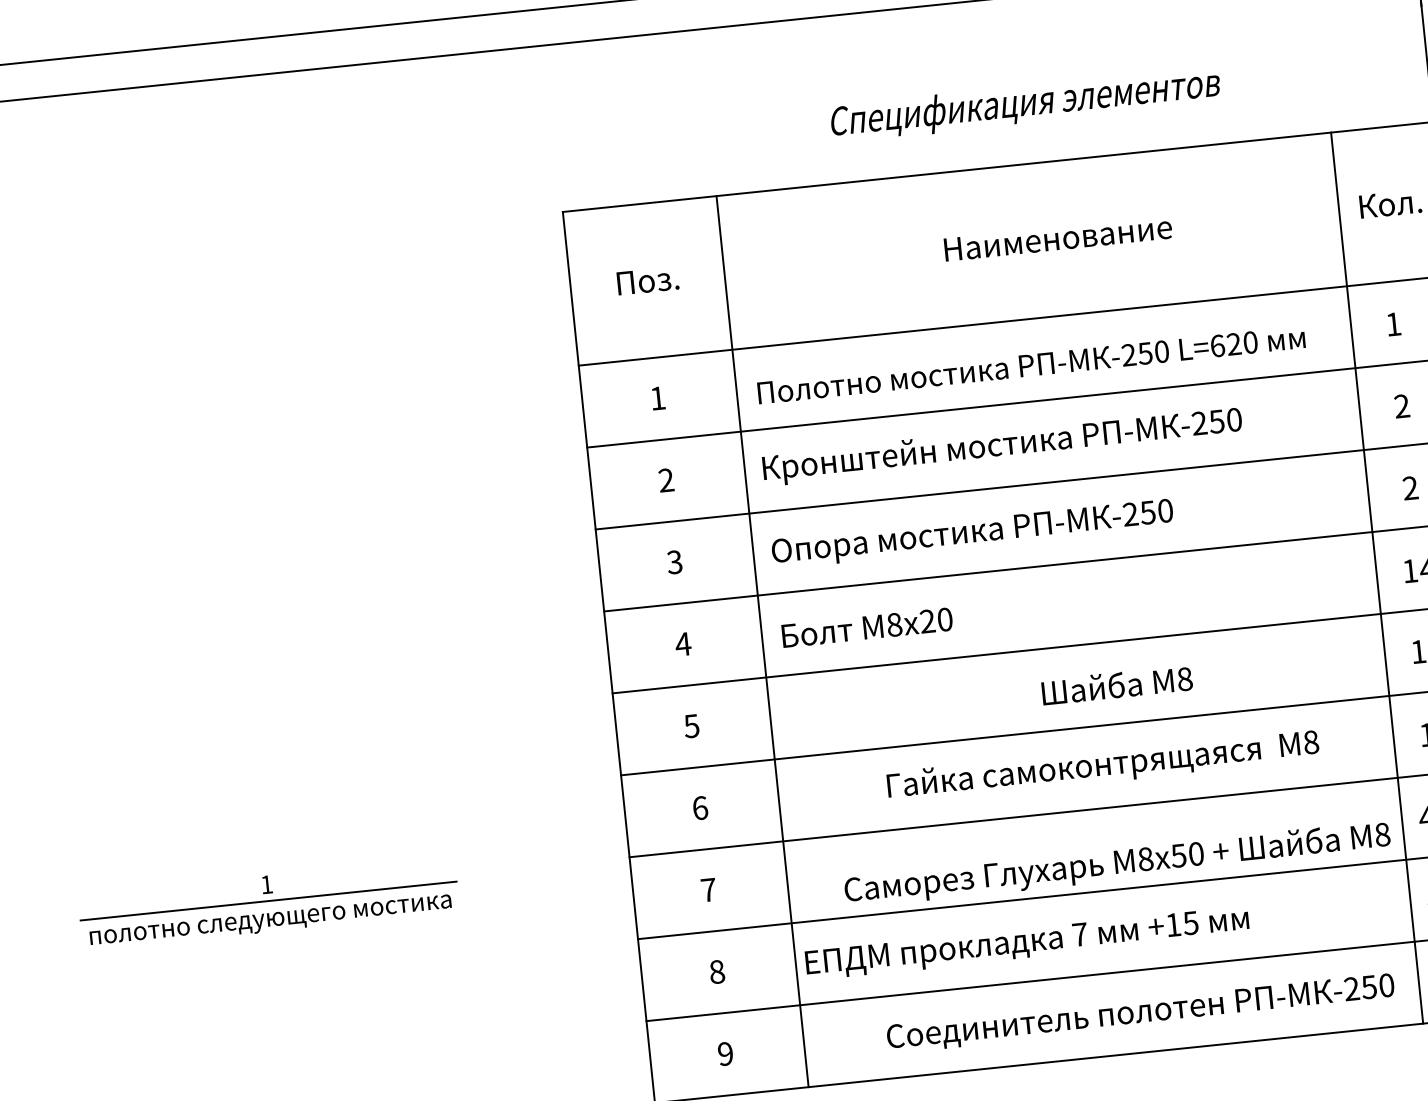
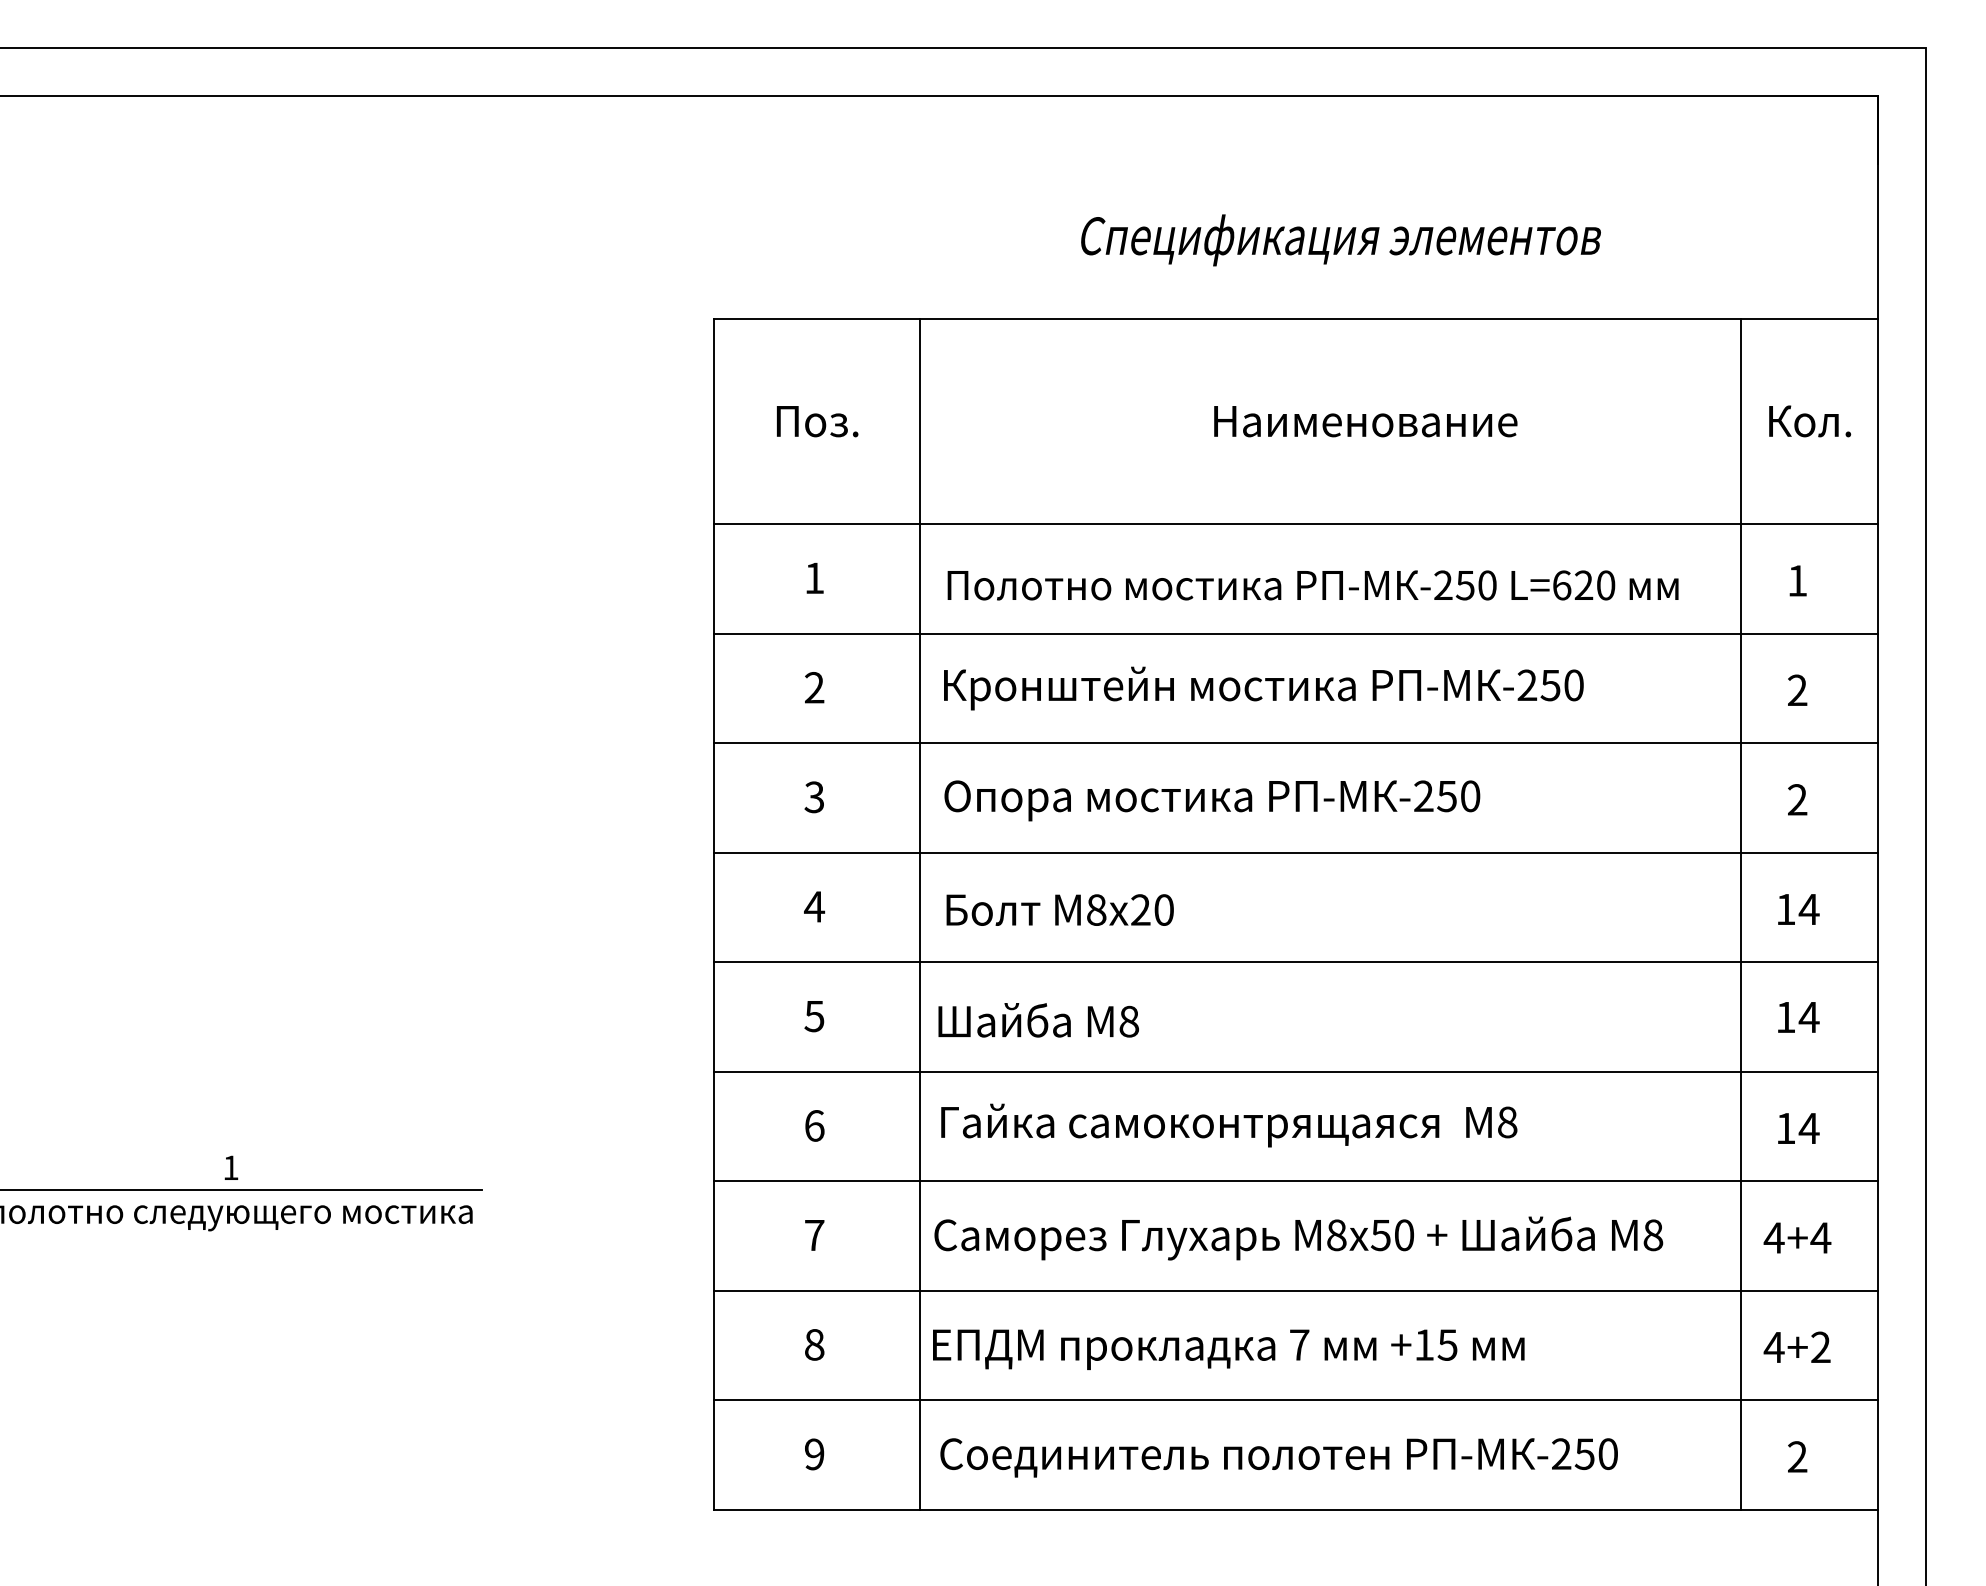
text: (1117, 685) -> (1038, 1020), moved
text: (1103, 766) -> (1229, 1125), moved
text: (1117, 864) -> (1298, 1238), moved
text: (1140, 1013) -> (1278, 1457), moved

